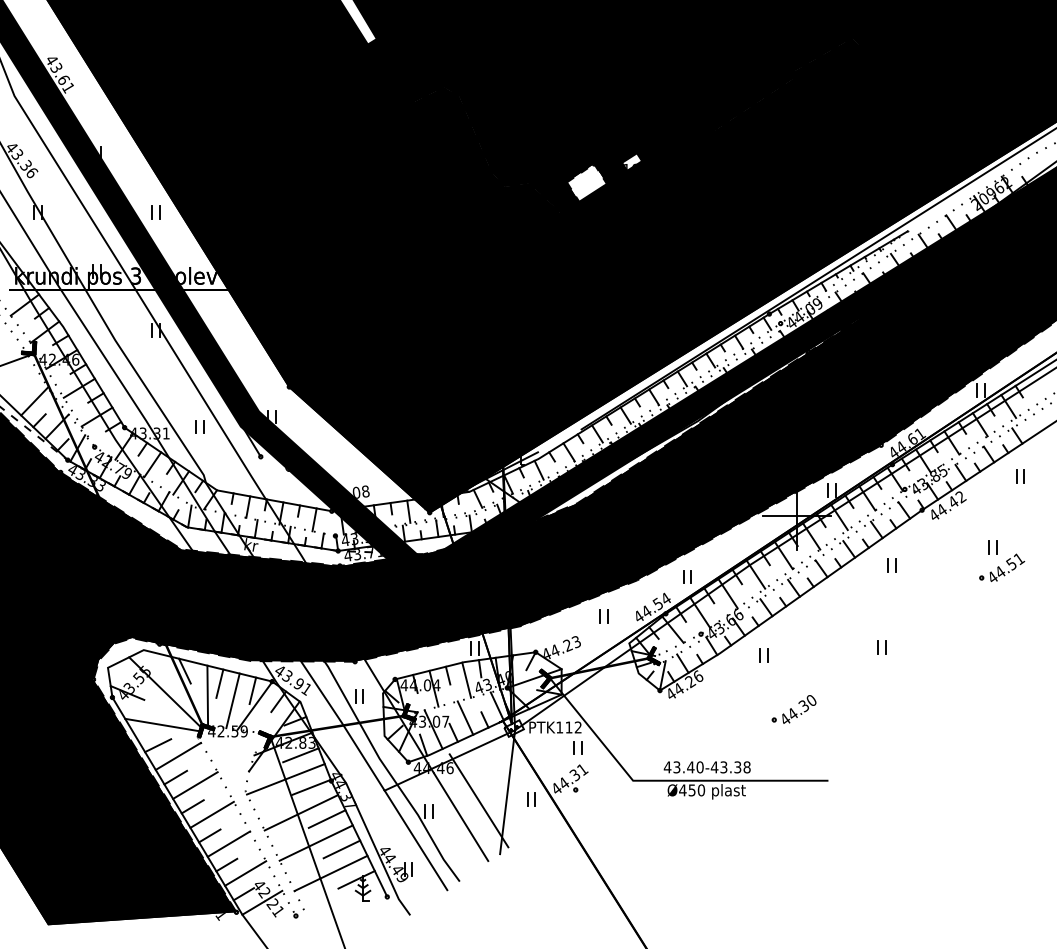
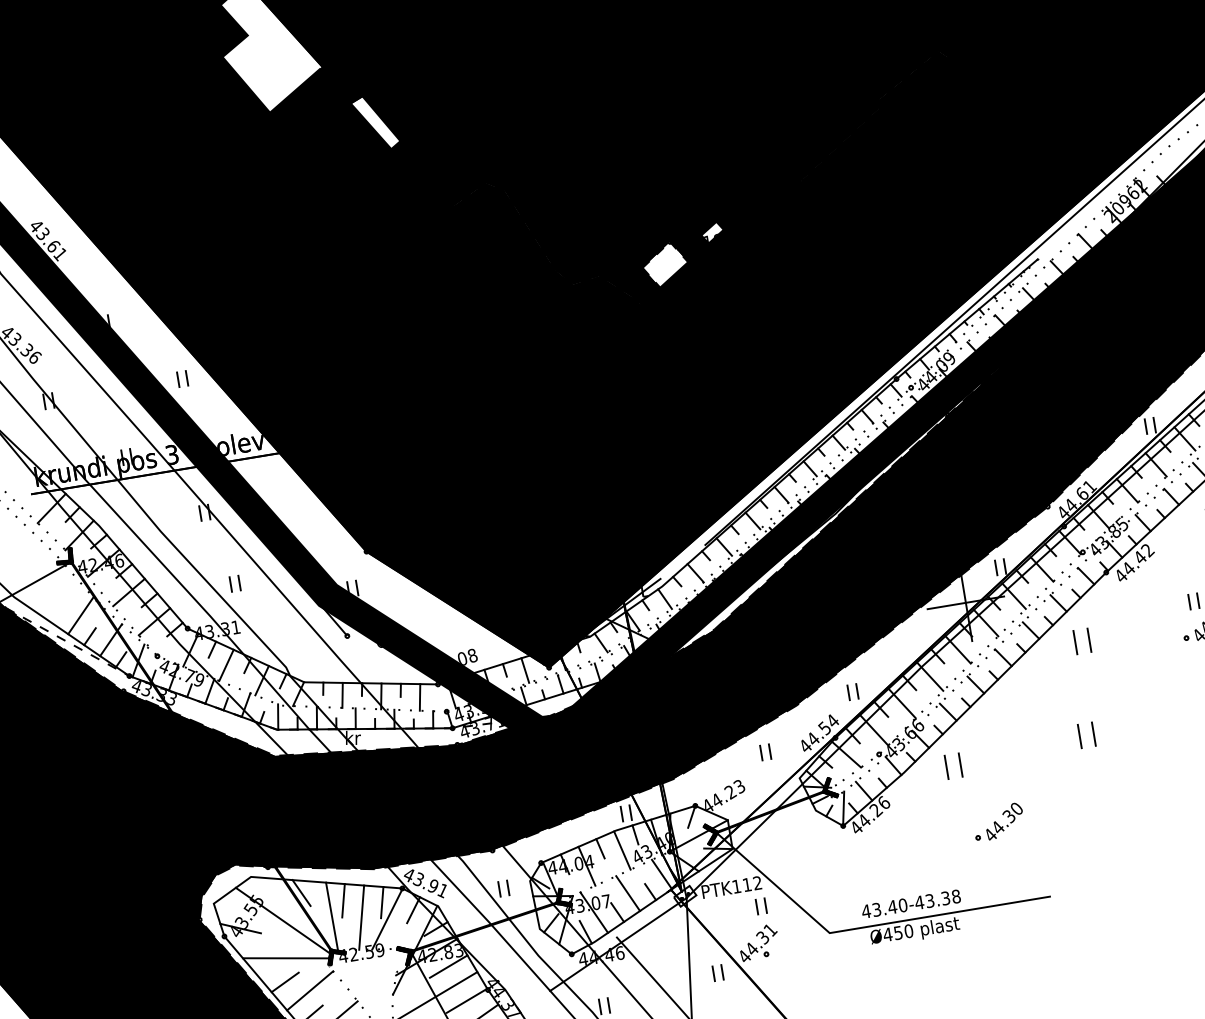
part: (199, 426) -> (234, 583), moved
part: (891, 565) -> (1081, 640), size x1.6
part: (881, 647) -> (1086, 735), size x1.6
part: (763, 655) -> (953, 766), size x1.6

